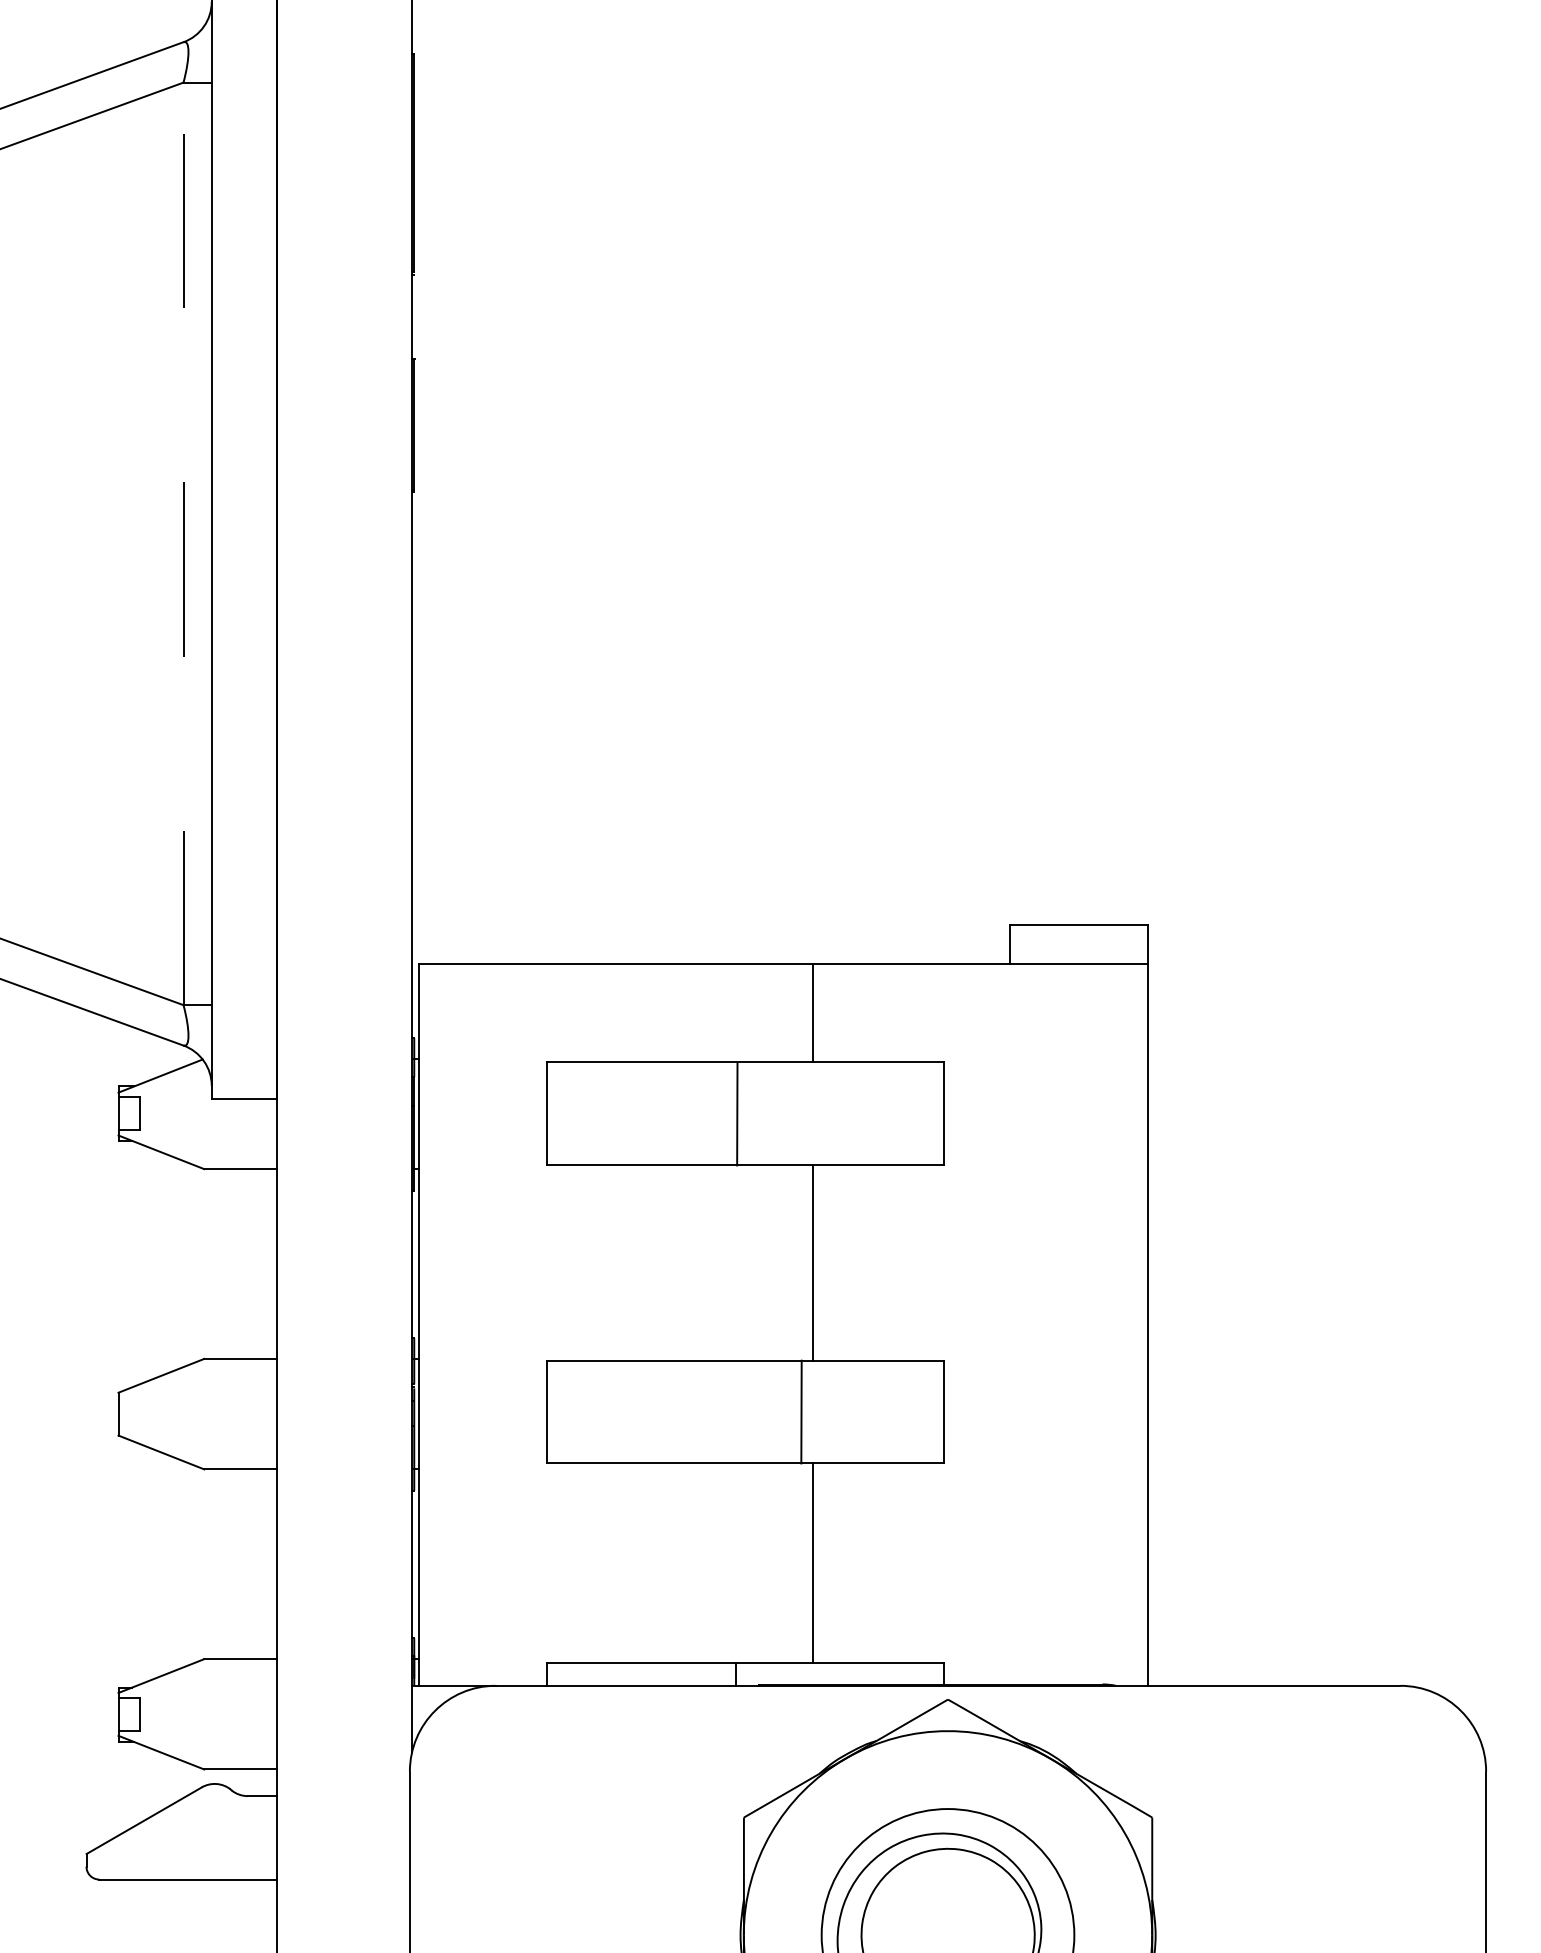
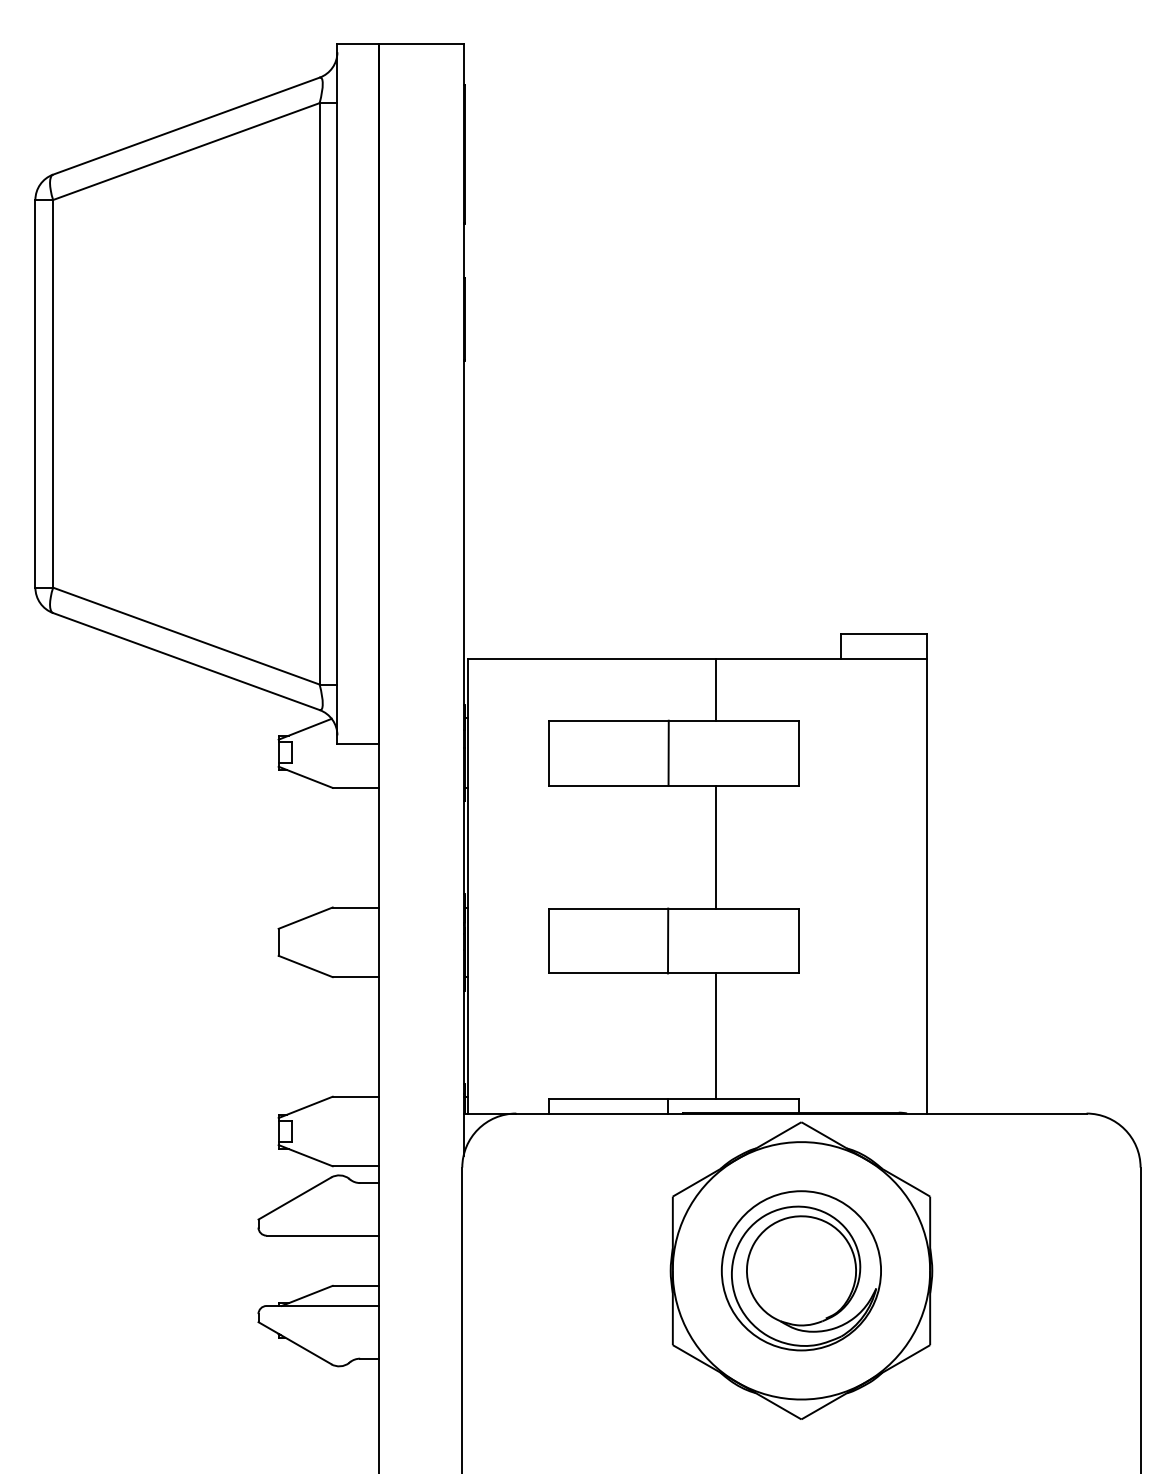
line: (183, 543) -> (319, 393), dashed -> solid
line: (802, 1411) -> (668, 940), moved

